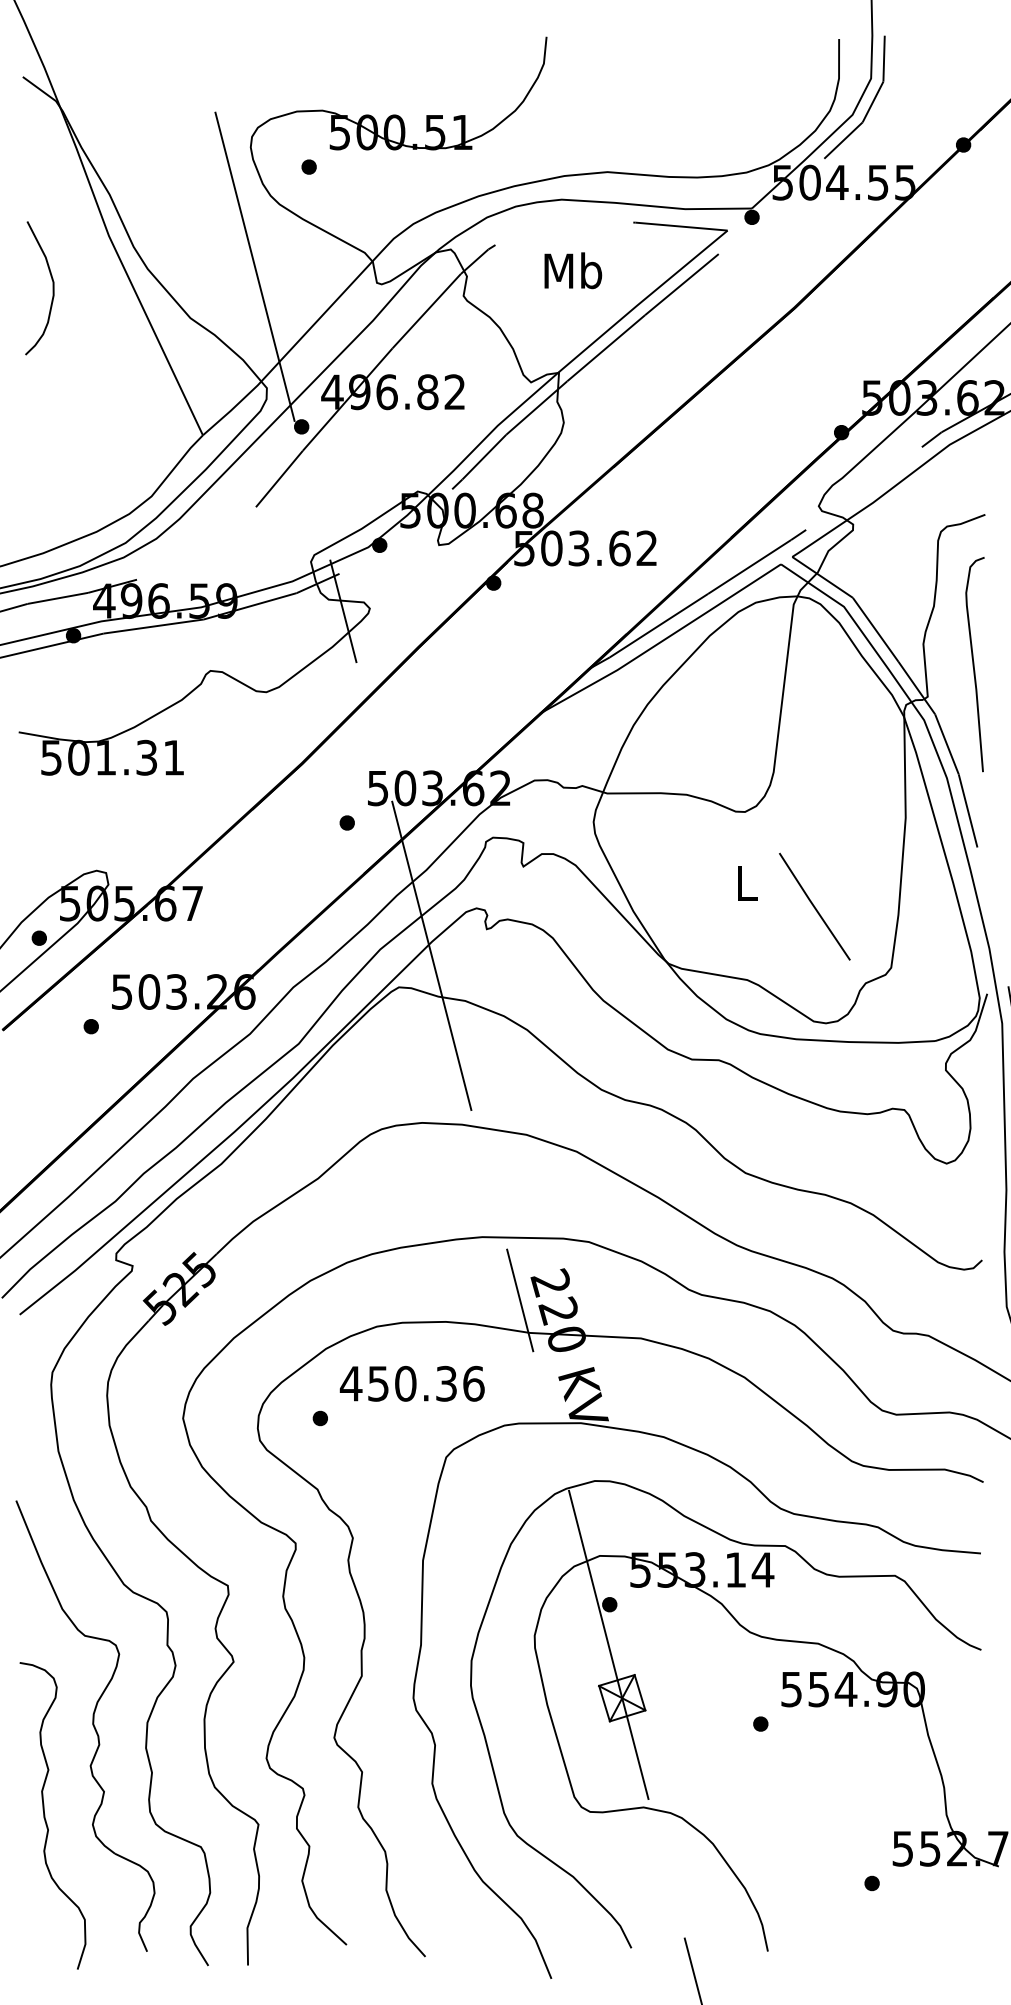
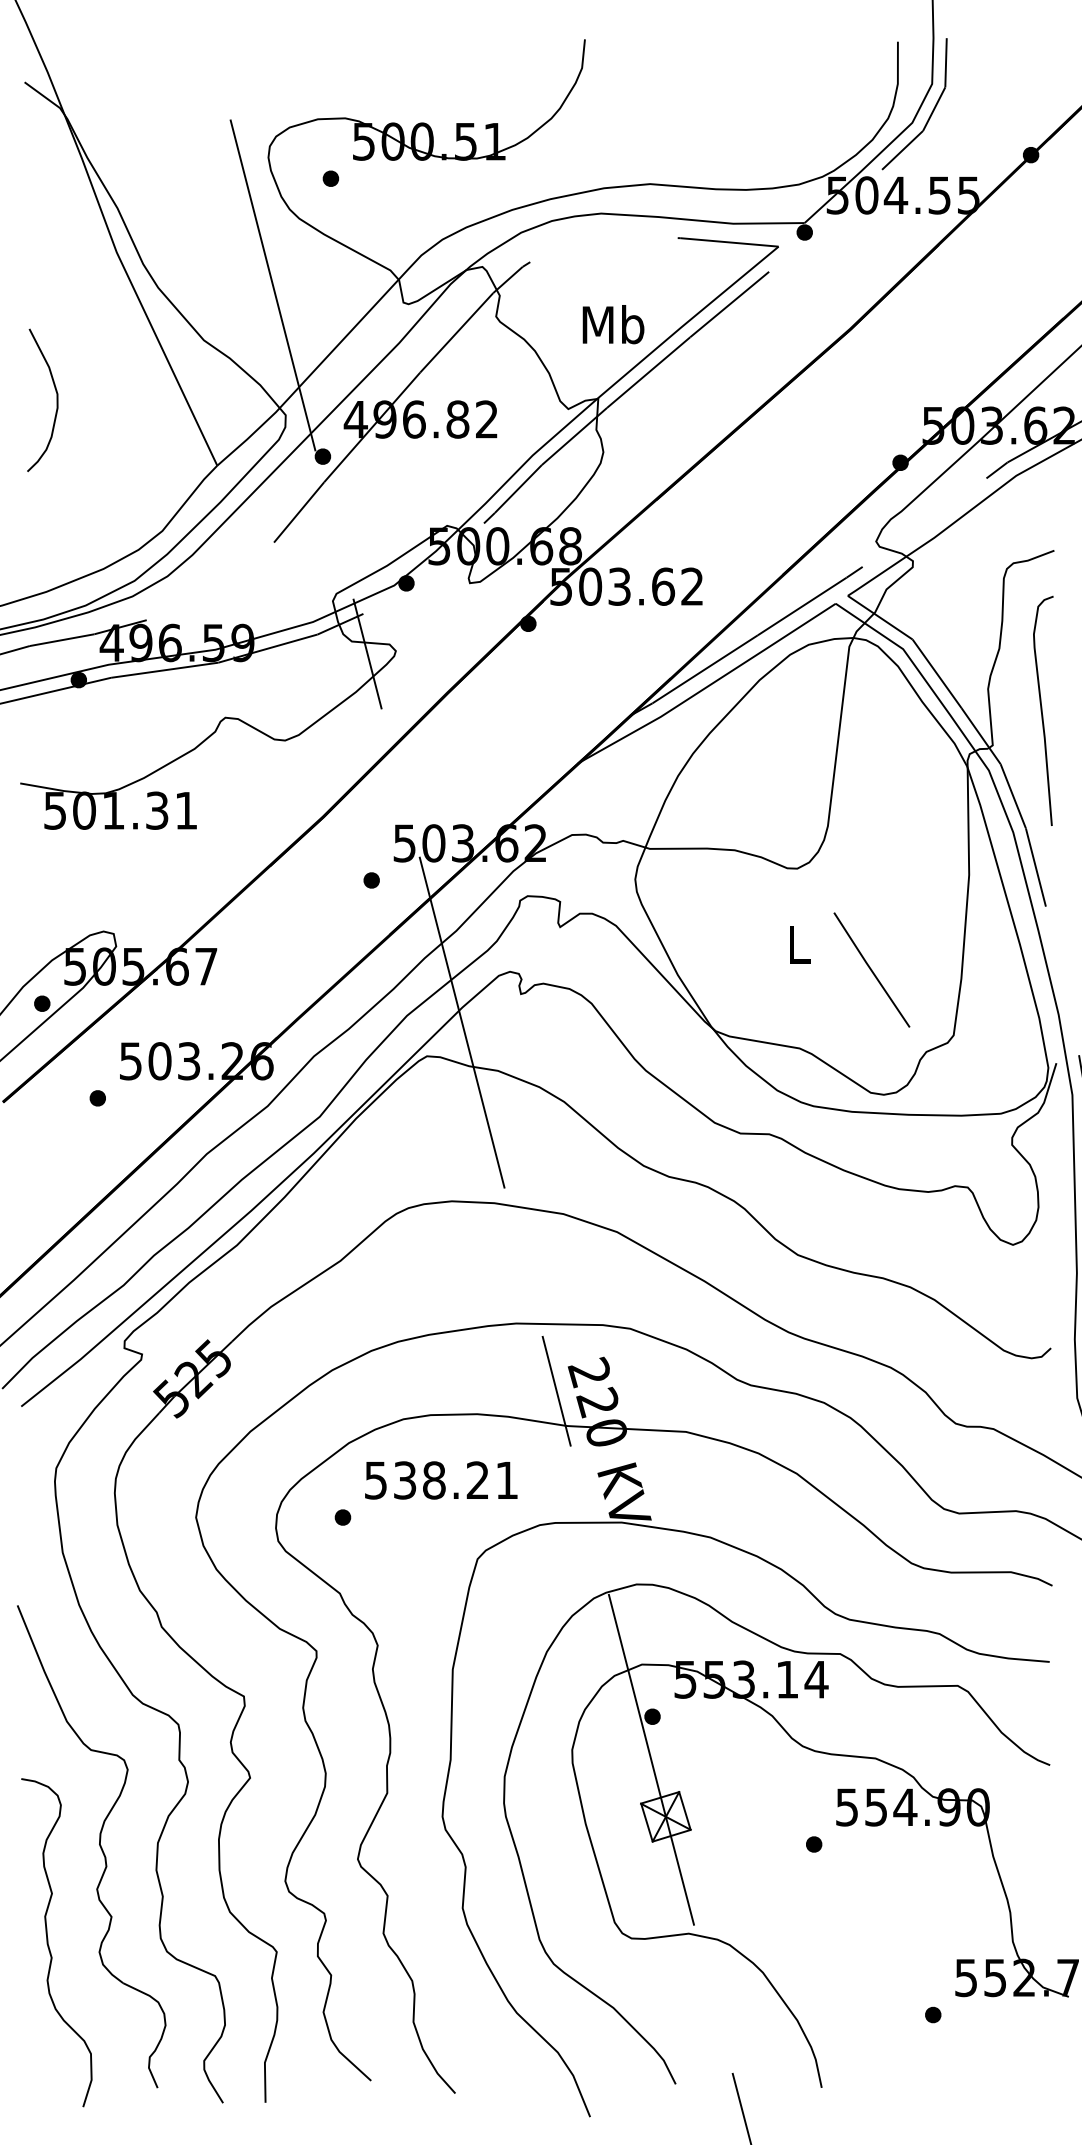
text: (573, 270) -> (613, 324), moved
curve: (52, 288) -> (56, 400), moved
text: (411, 1383) -> (440, 1480), 450.36 -> 538.21

